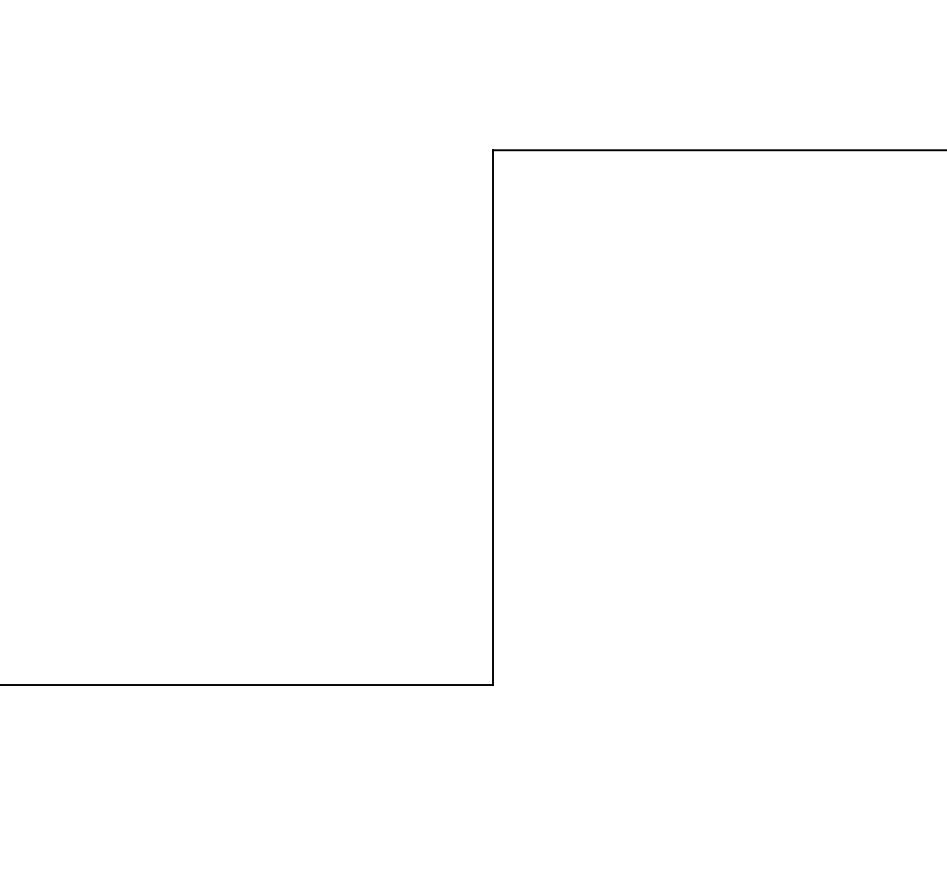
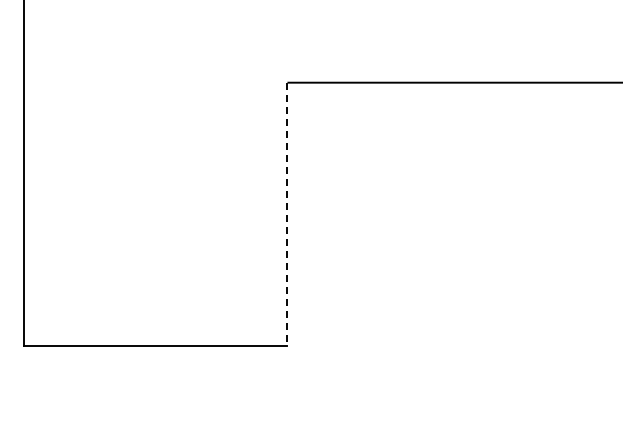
line: (492, 417) -> (287, 214), solid -> dashed

